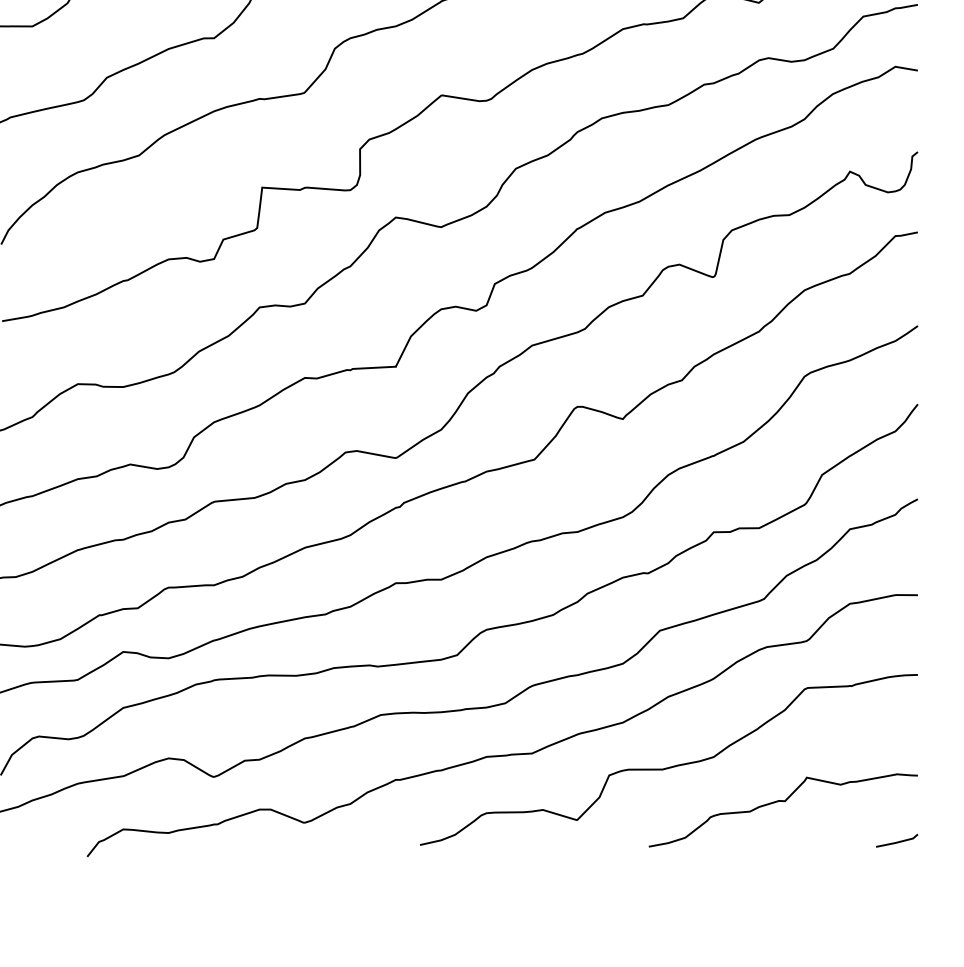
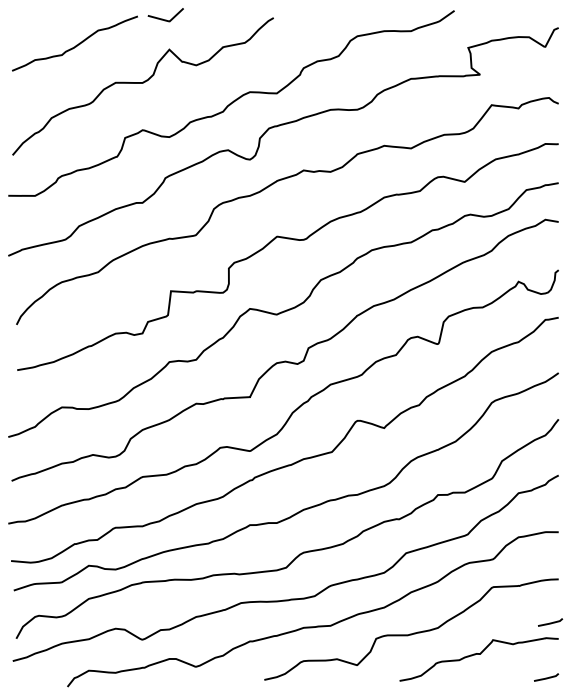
line: (903, 747) -> (550, 622), added

